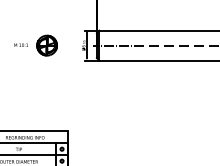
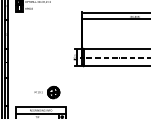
part: (36, 45) -> (47, 92), moved

